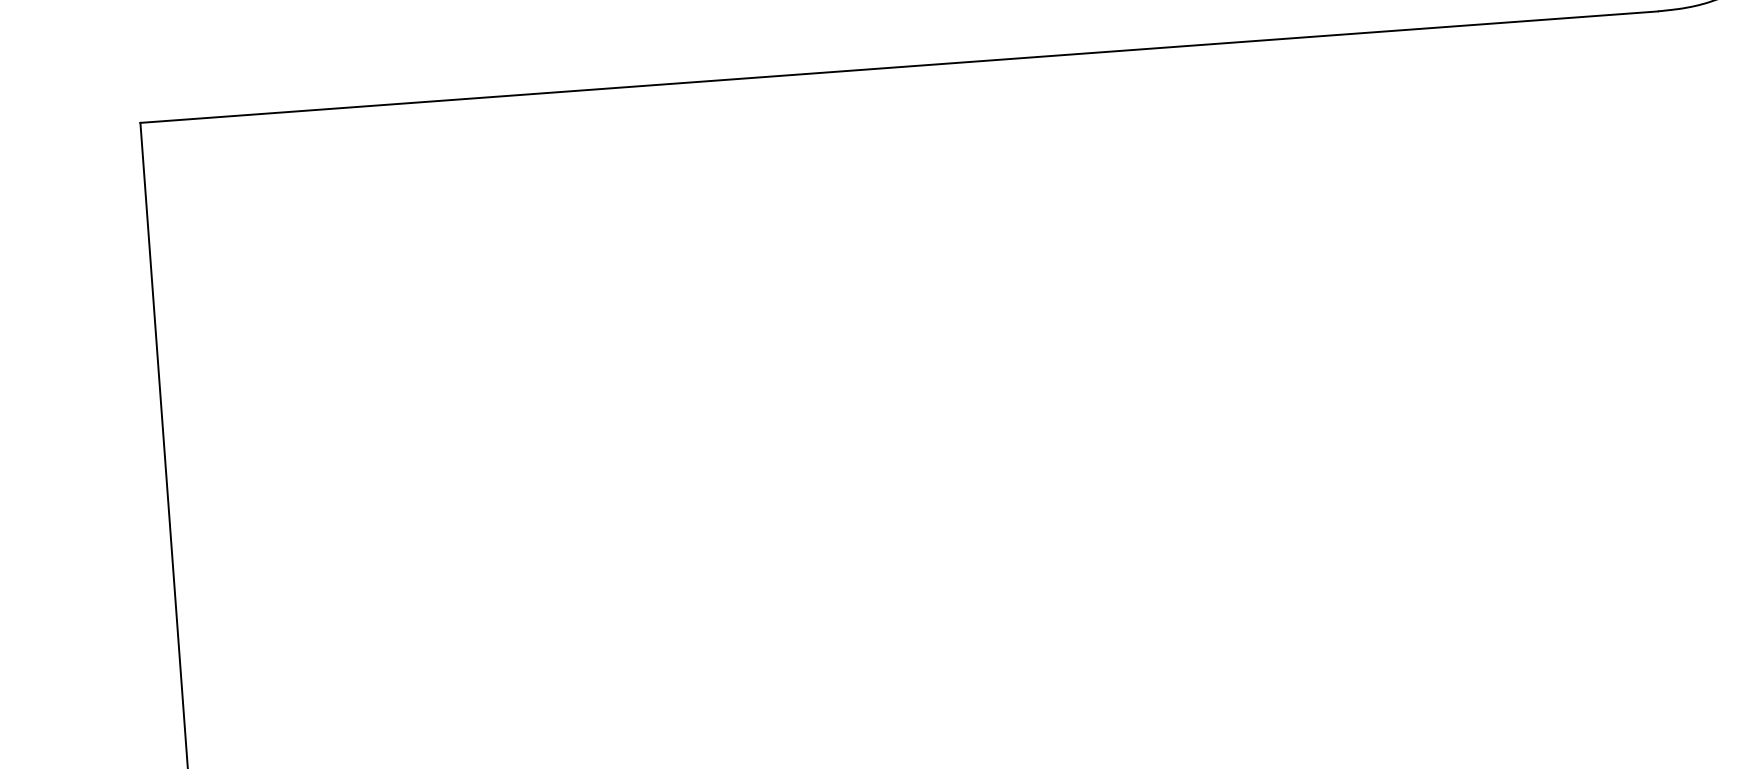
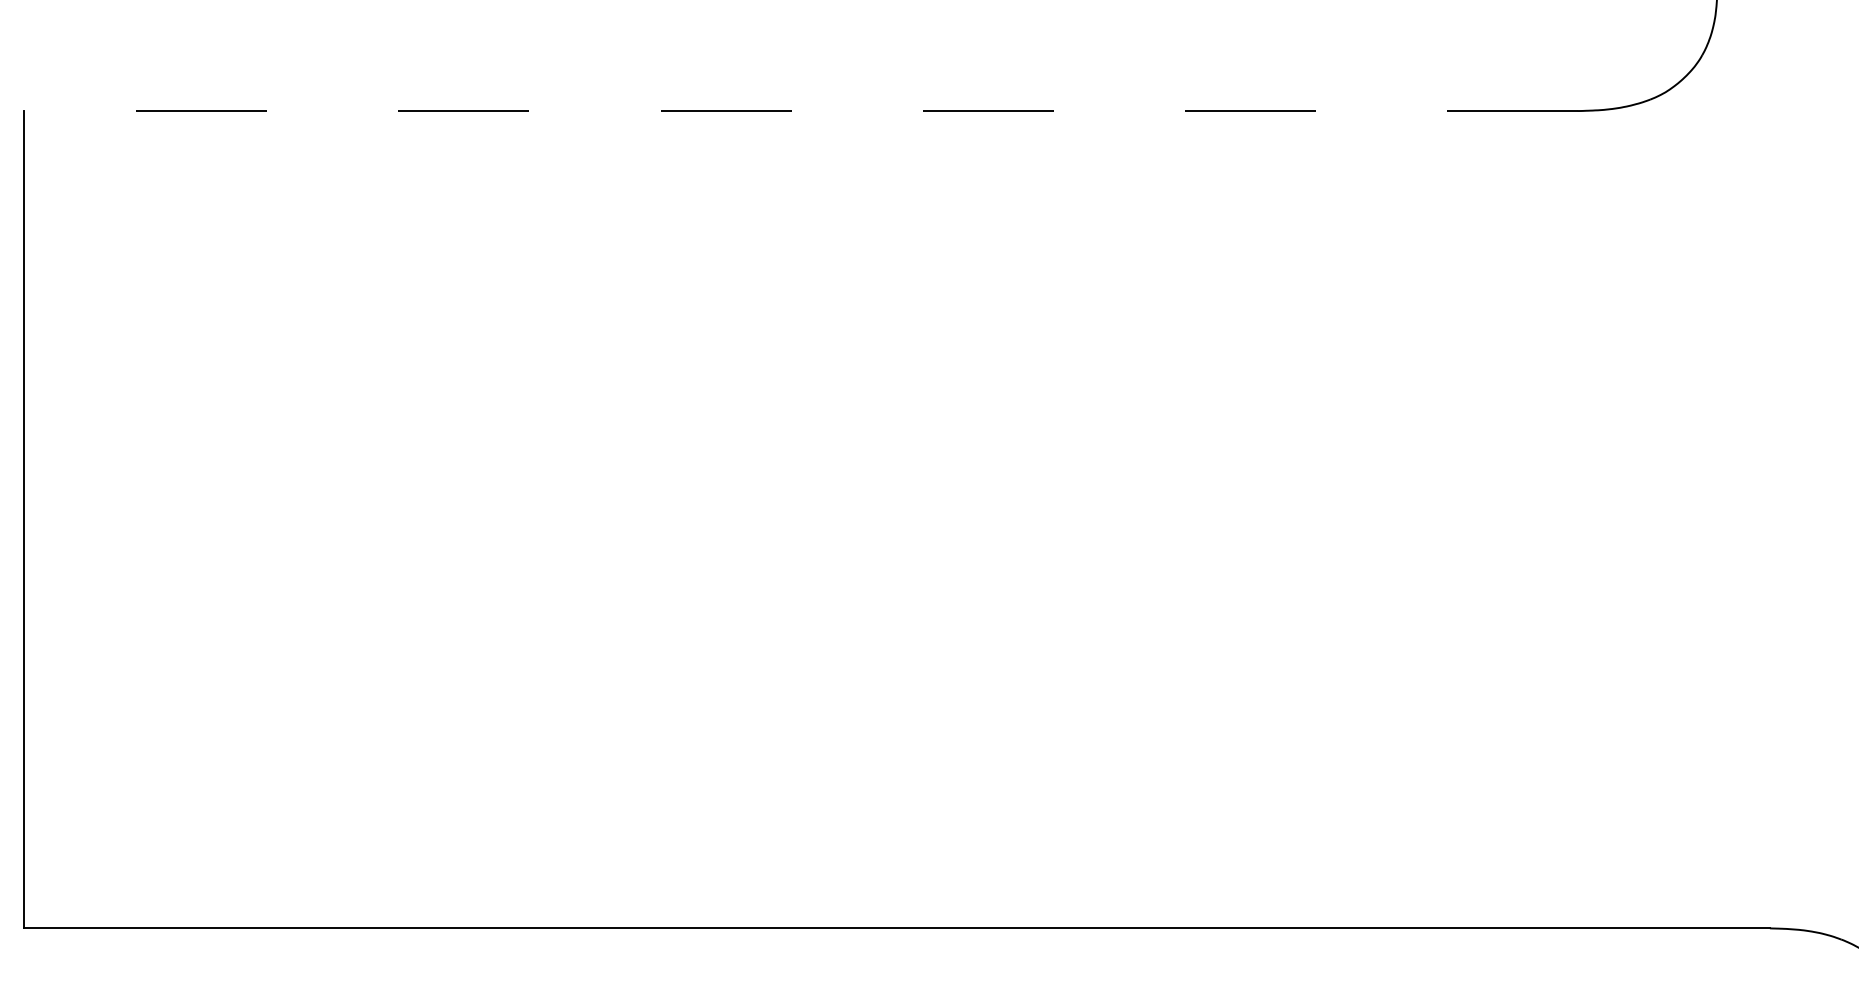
line: (898, 67) -> (800, 111), solid -> dashed

